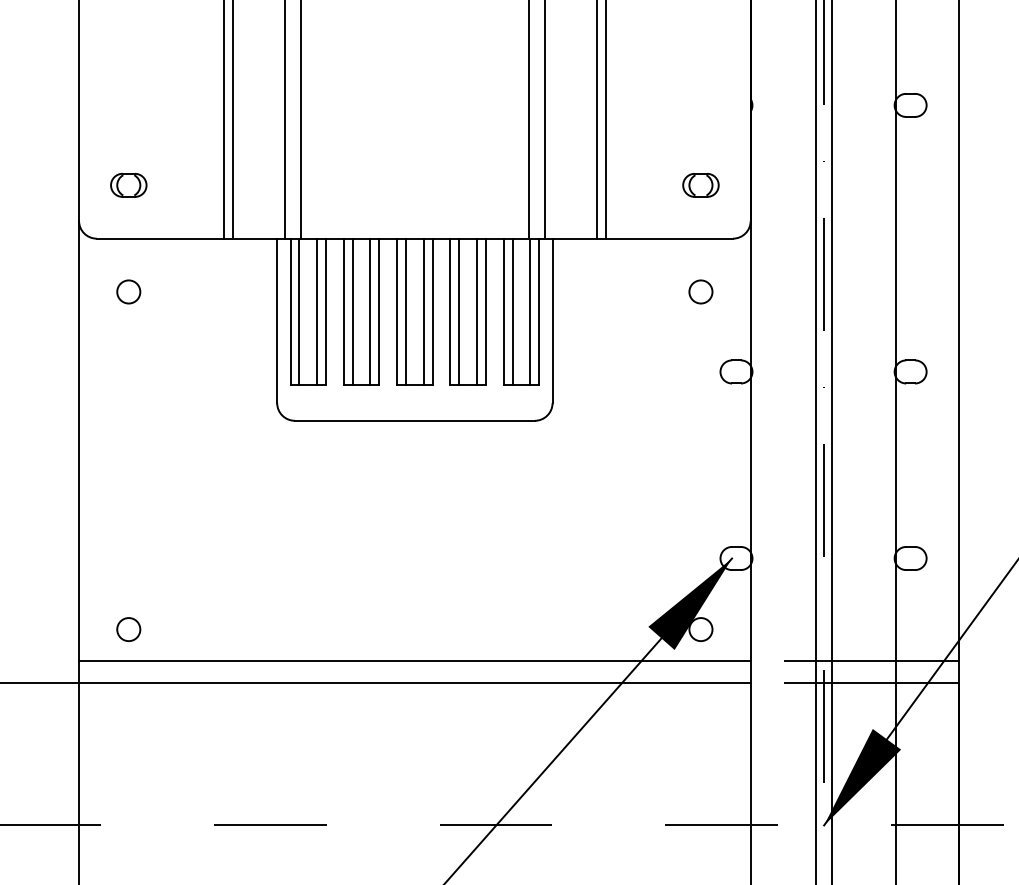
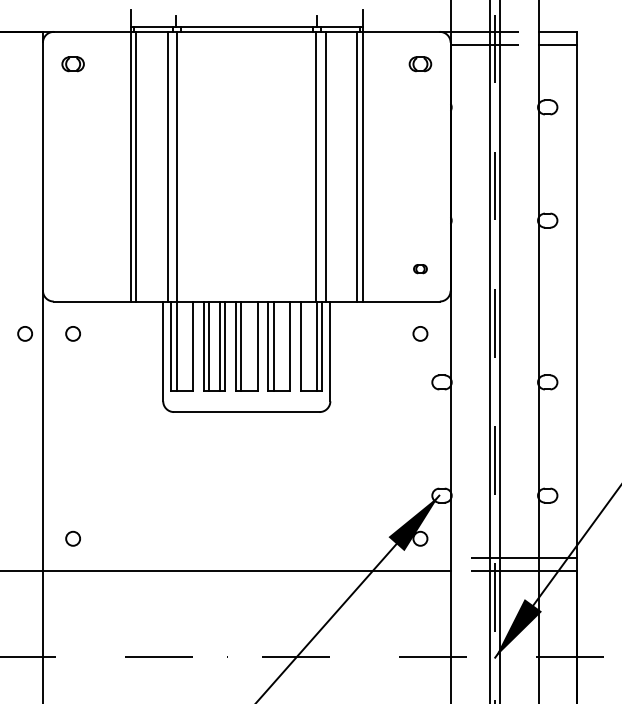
part: (127, 184) -> (72, 268), removed
part: (701, 184) -> (420, 268), size x0.6
circle: (48, 291) -> (24, 333), added
line: (317, 311) -> (187, 345), removed
line: (424, 311) -> (252, 345), removed
line: (476, 311) -> (284, 345), removed
line: (513, 311) -> (306, 345), removed
line: (414, 660) -> (246, 557), removed

